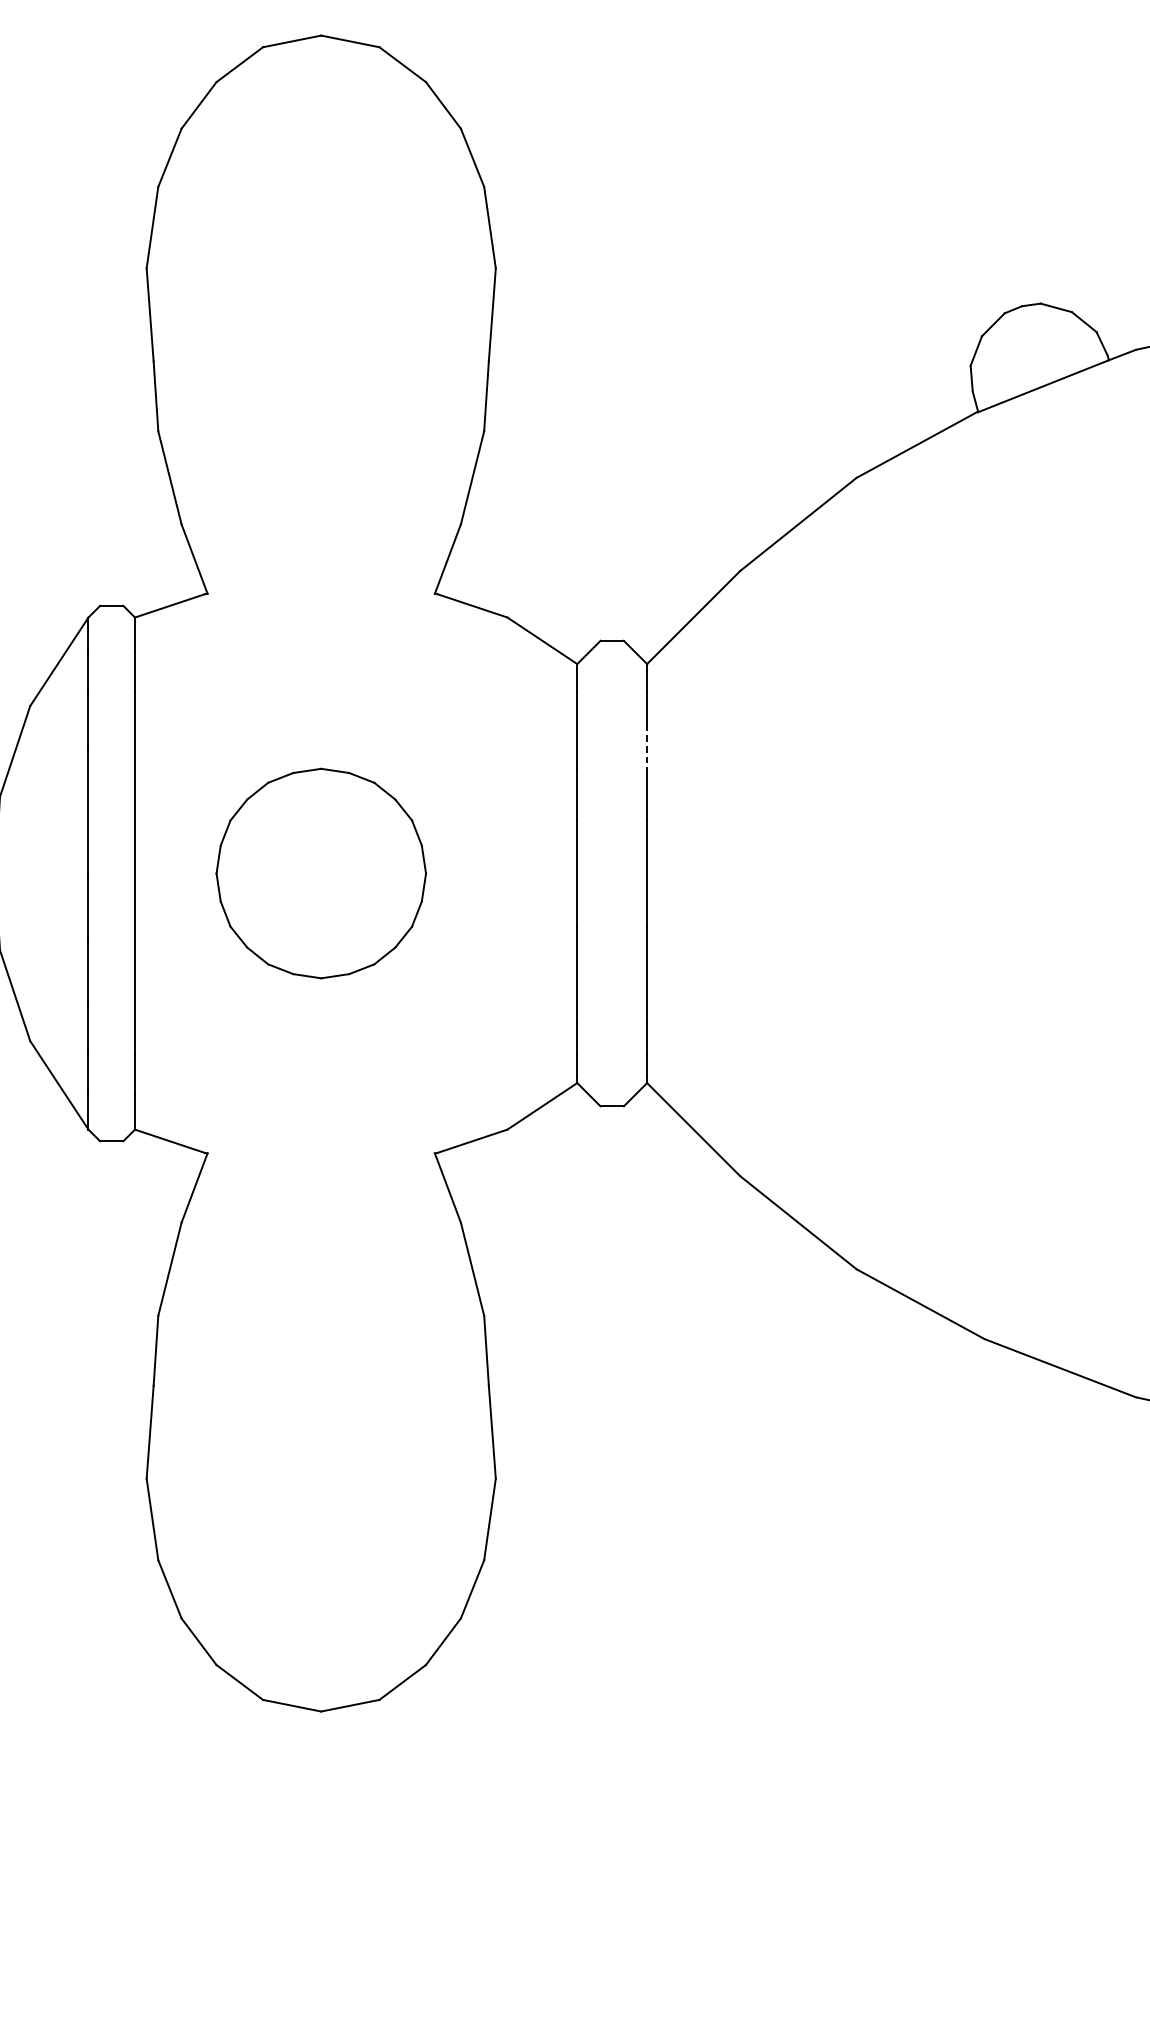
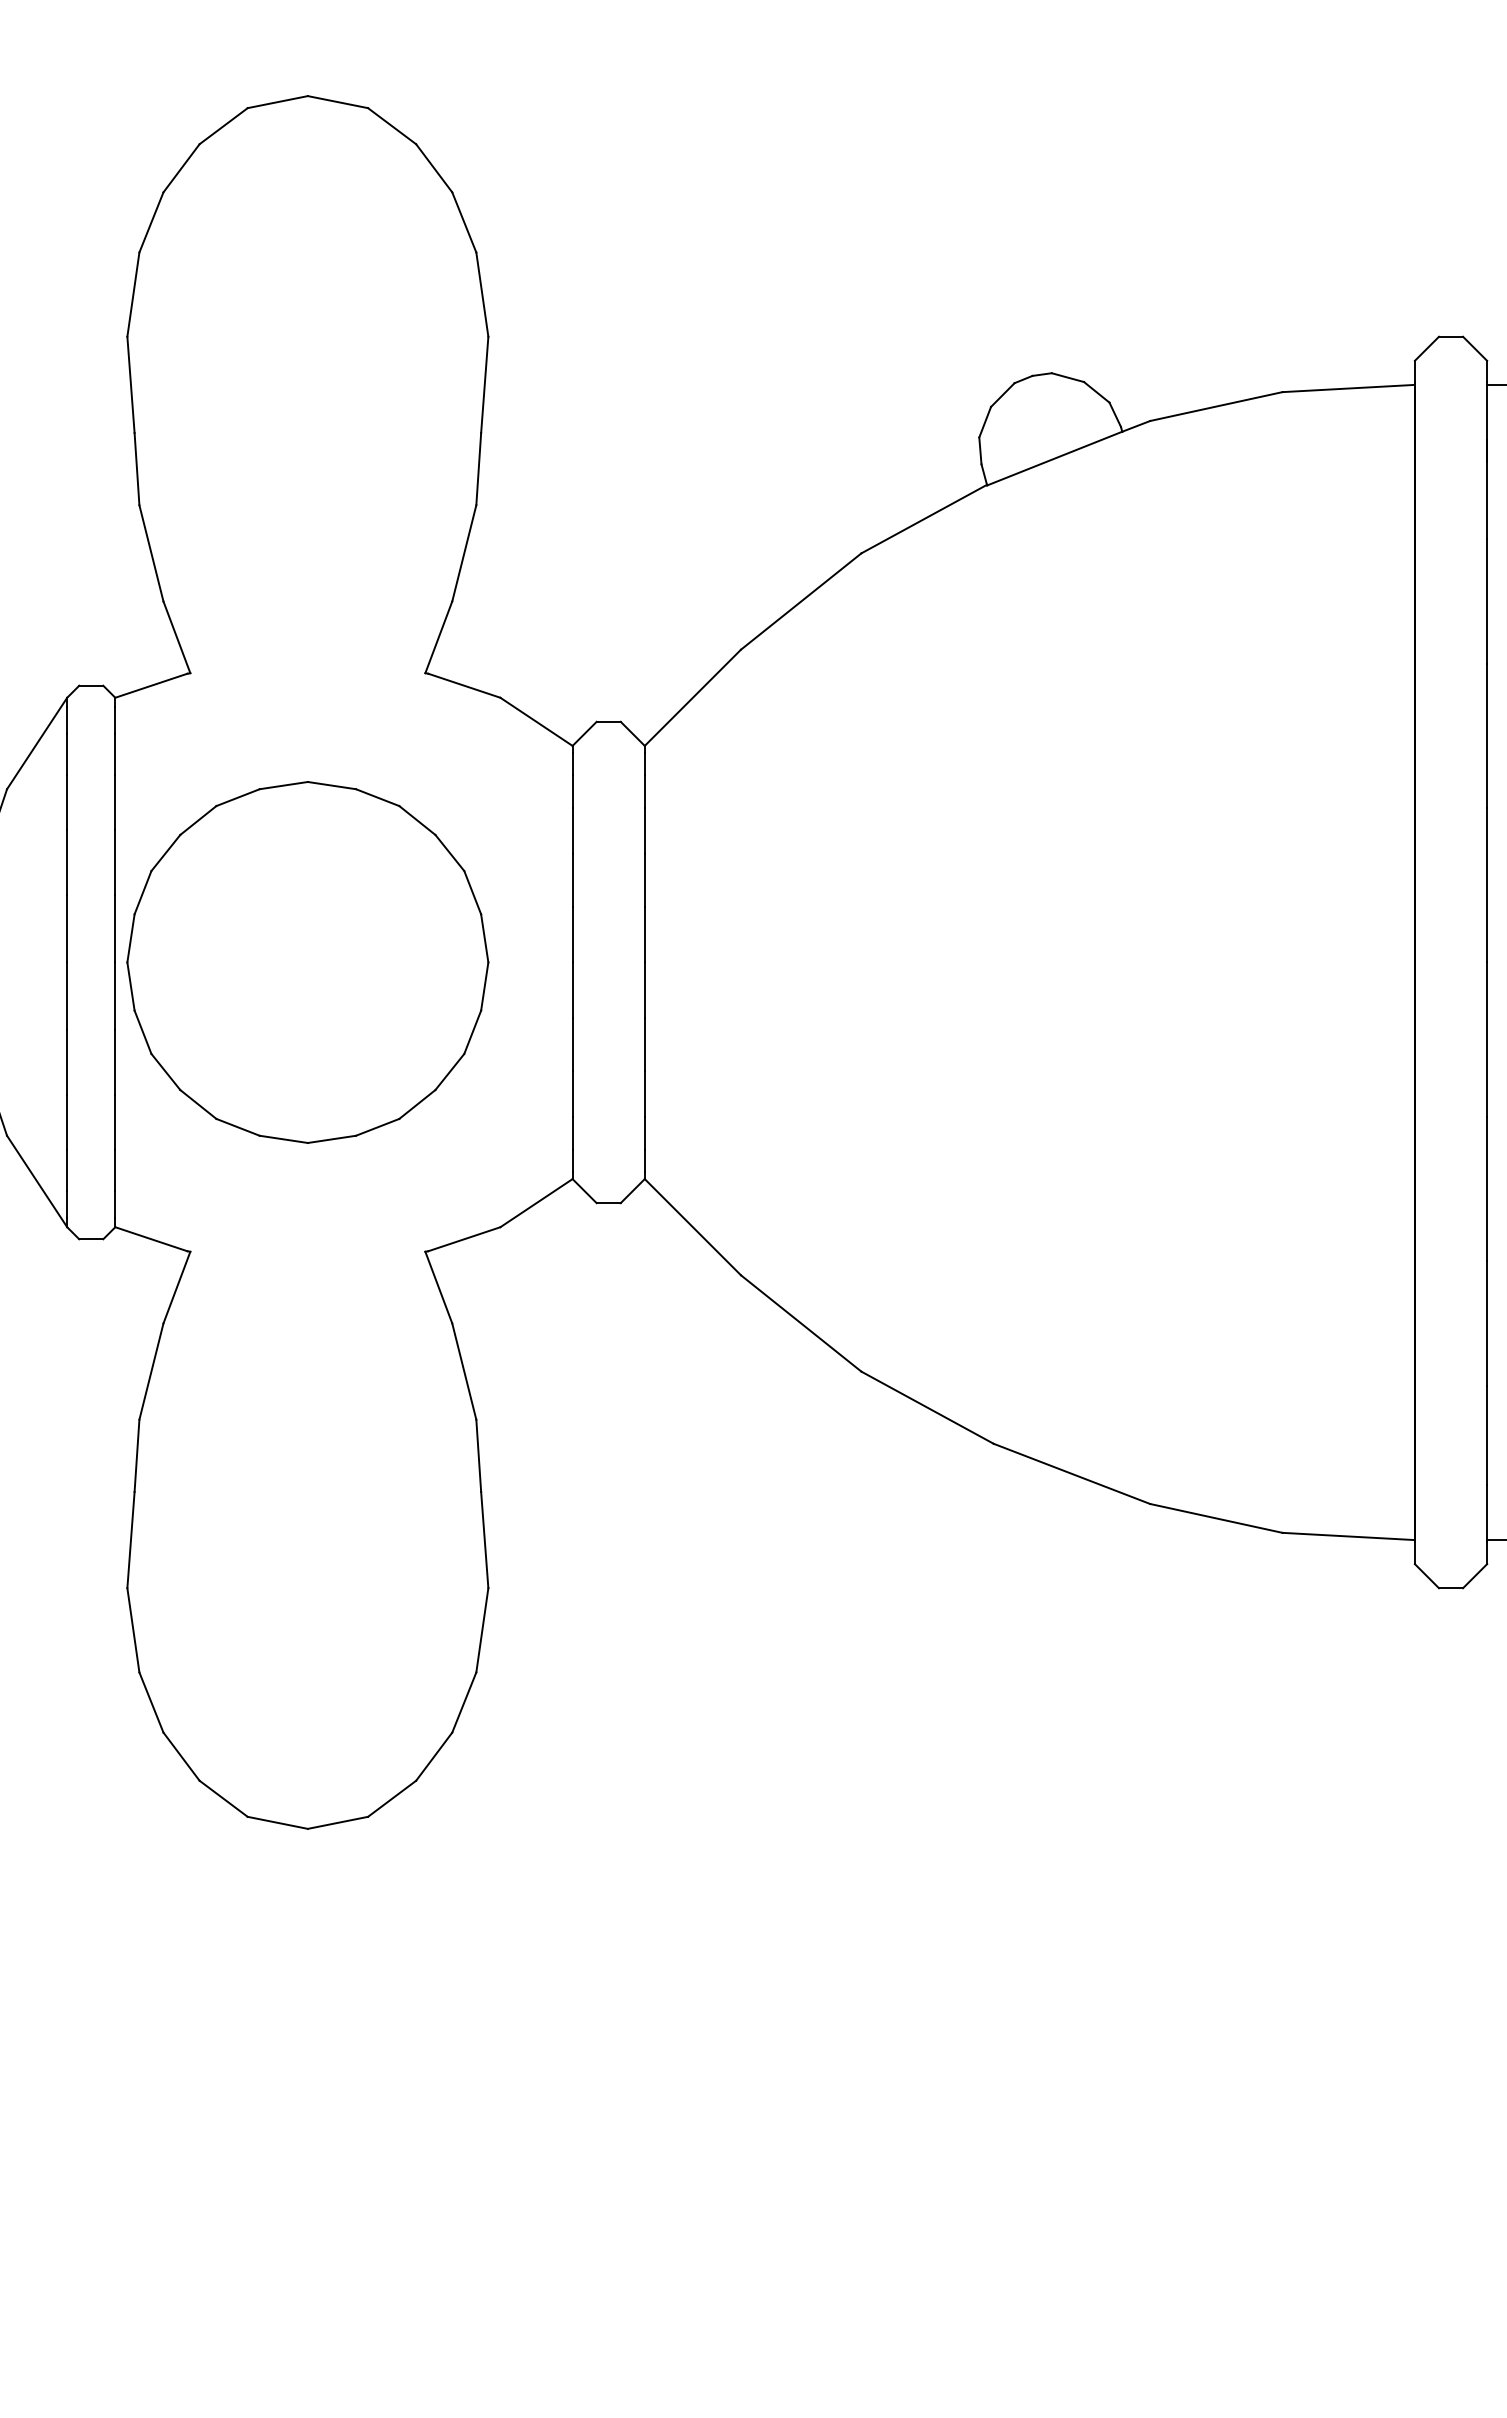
line: (646, 746) -> (644, 831), dashed -> solid
part: (320, 873) -> (307, 962), size x1.67

